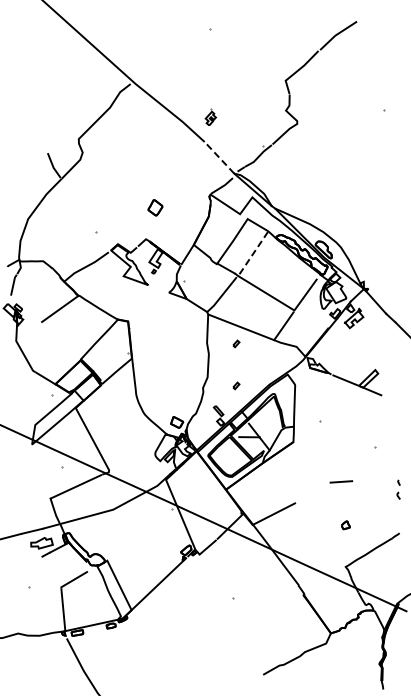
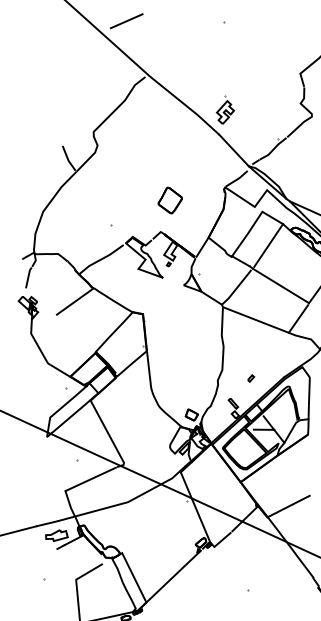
line: (111, 28) -> (126, 21), added
part: (210, 116) -> (225, 109), size x1.67
line: (219, 157) -> (234, 150), dashed -> solid
part: (155, 207) -> (170, 200), size x1.67
line: (253, 252) -> (268, 245), dashed -> solid
part: (236, 343) -> (251, 336), removed

